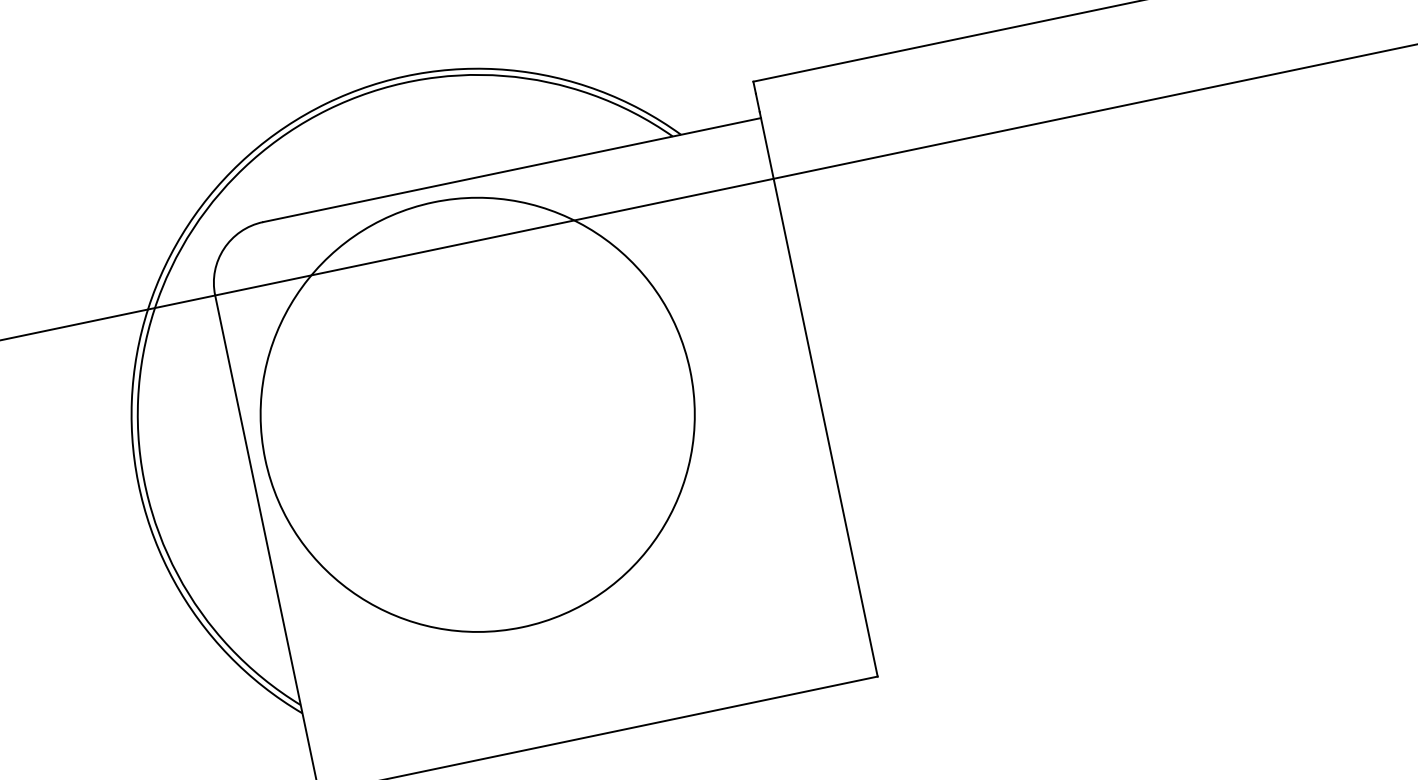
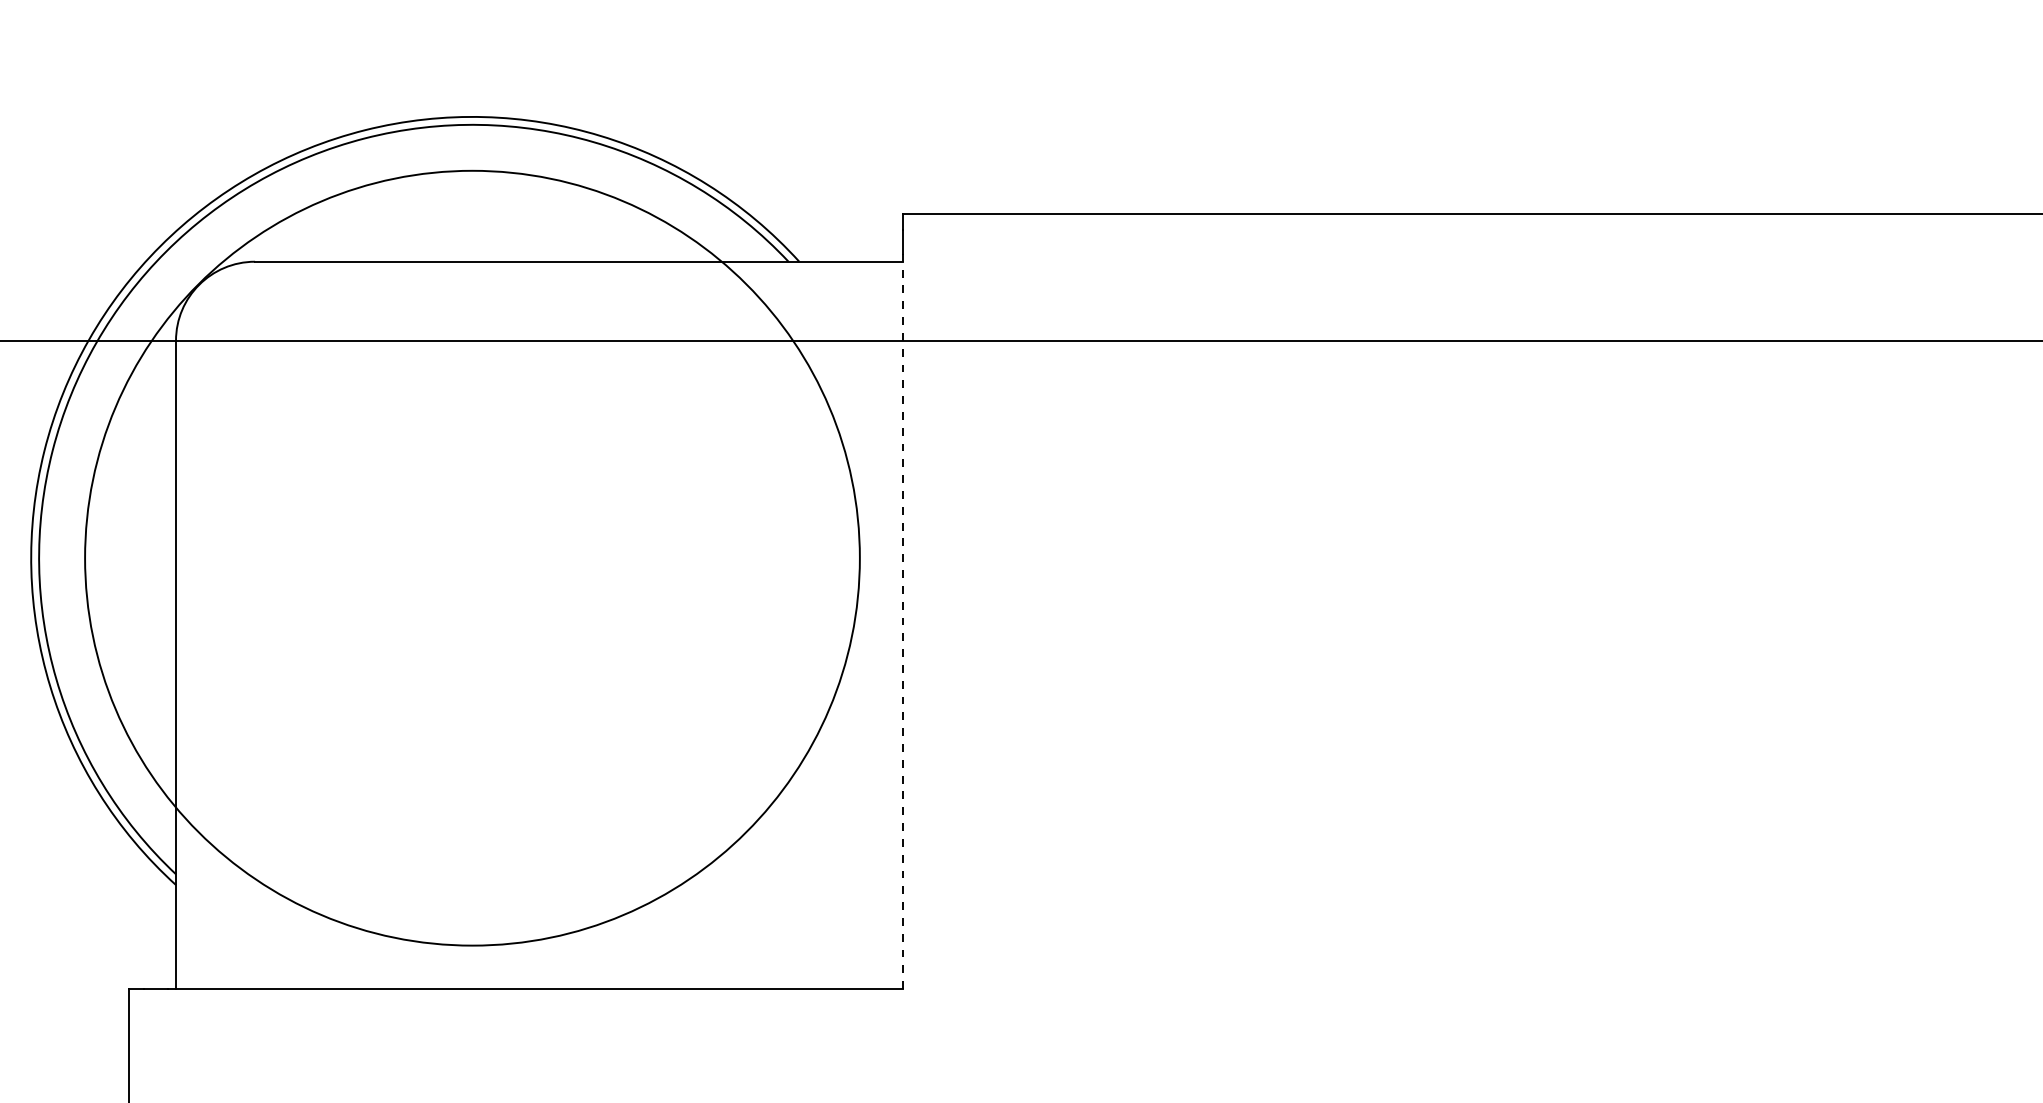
line: (818, 394) -> (903, 621), solid -> dashed
circle: (477, 414) -> (472, 557), size x1.4

